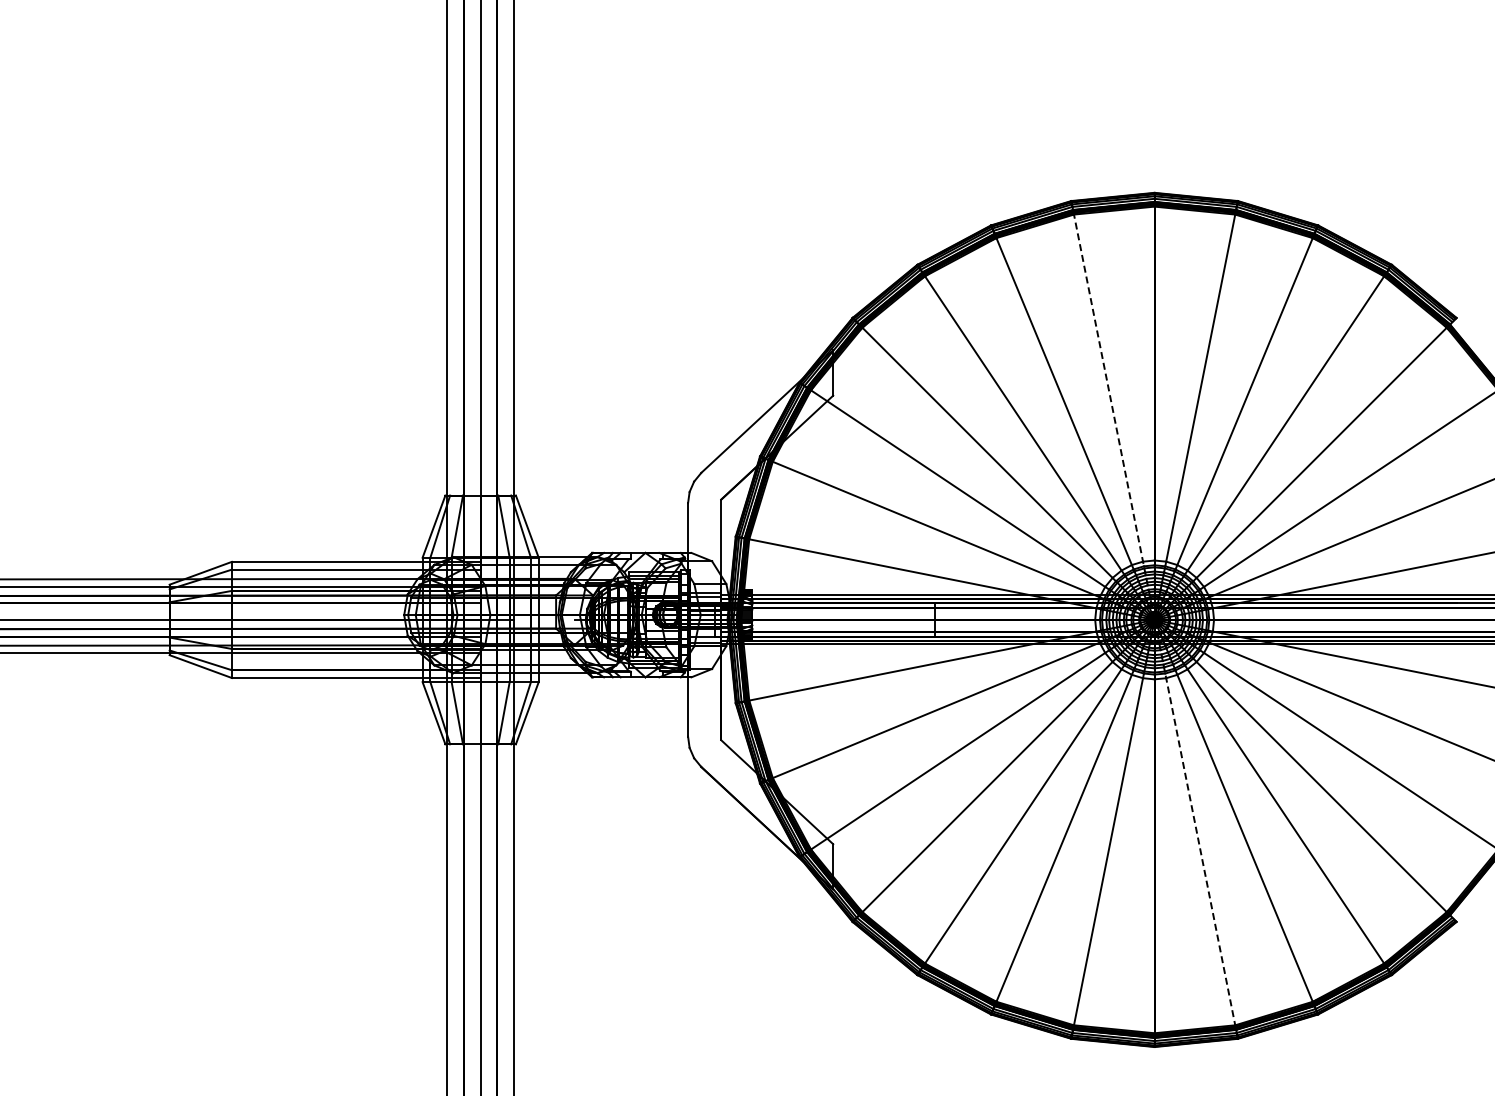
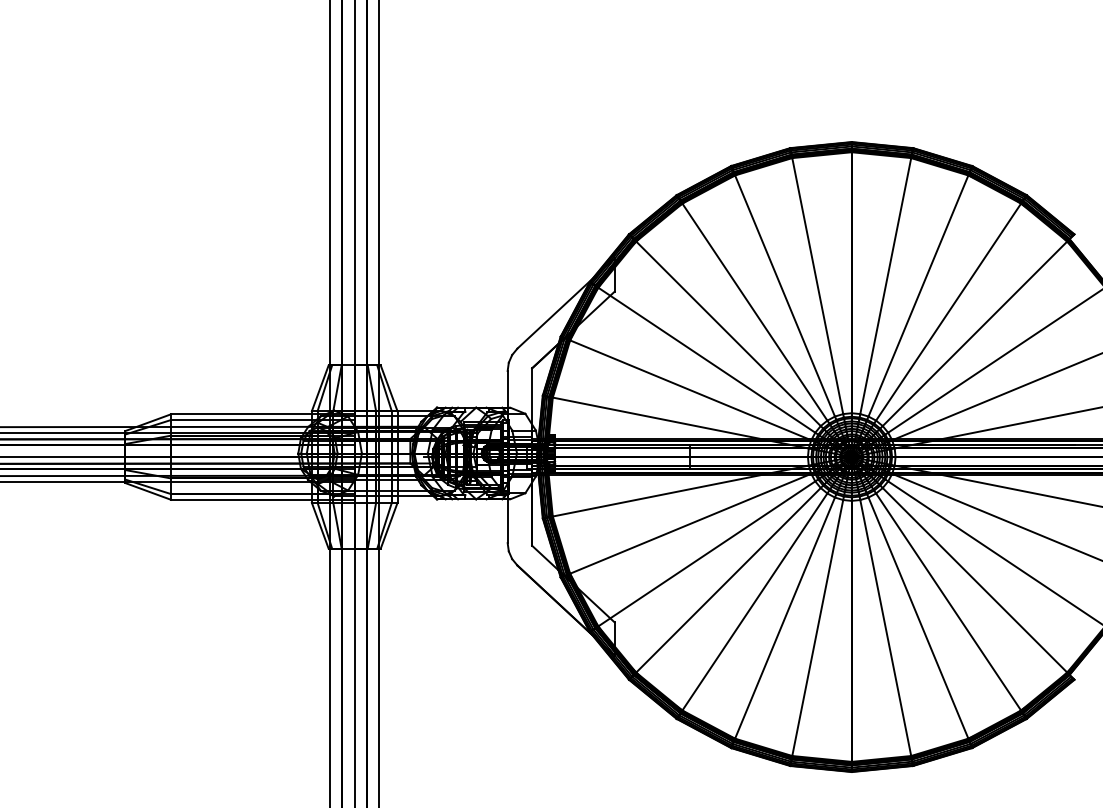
line: (1154, 620) -> (851, 457), dashed -> solid

